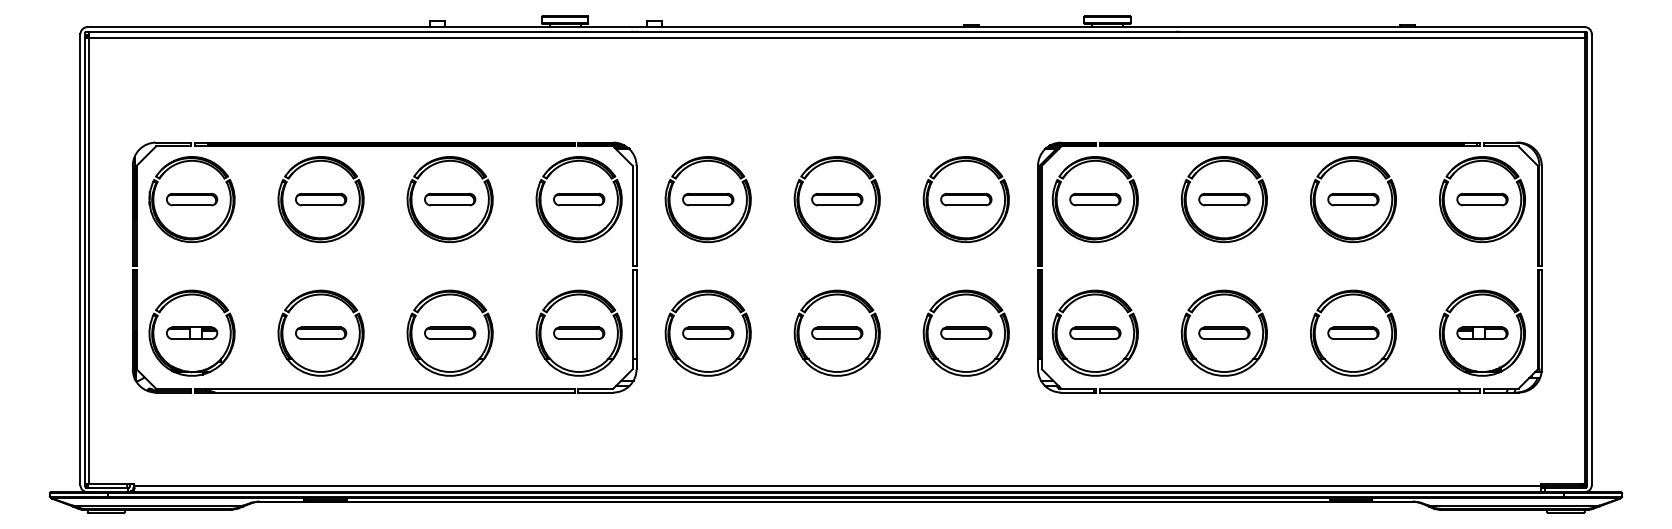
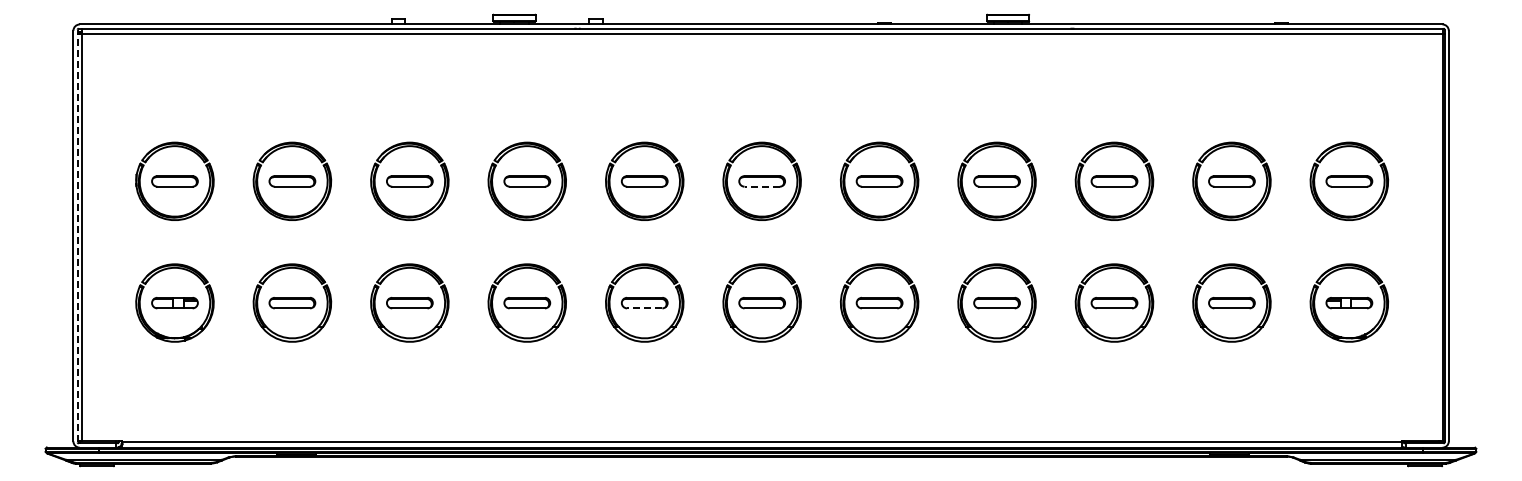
part: (384, 146) -> (350, 133), removed
part: (1290, 146) -> (1174, 133), removed
line: (837, 205) -> (762, 186), solid -> dashed
line: (84, 259) -> (77, 235), solid -> dashed
line: (707, 339) -> (644, 308), solid -> dashed

